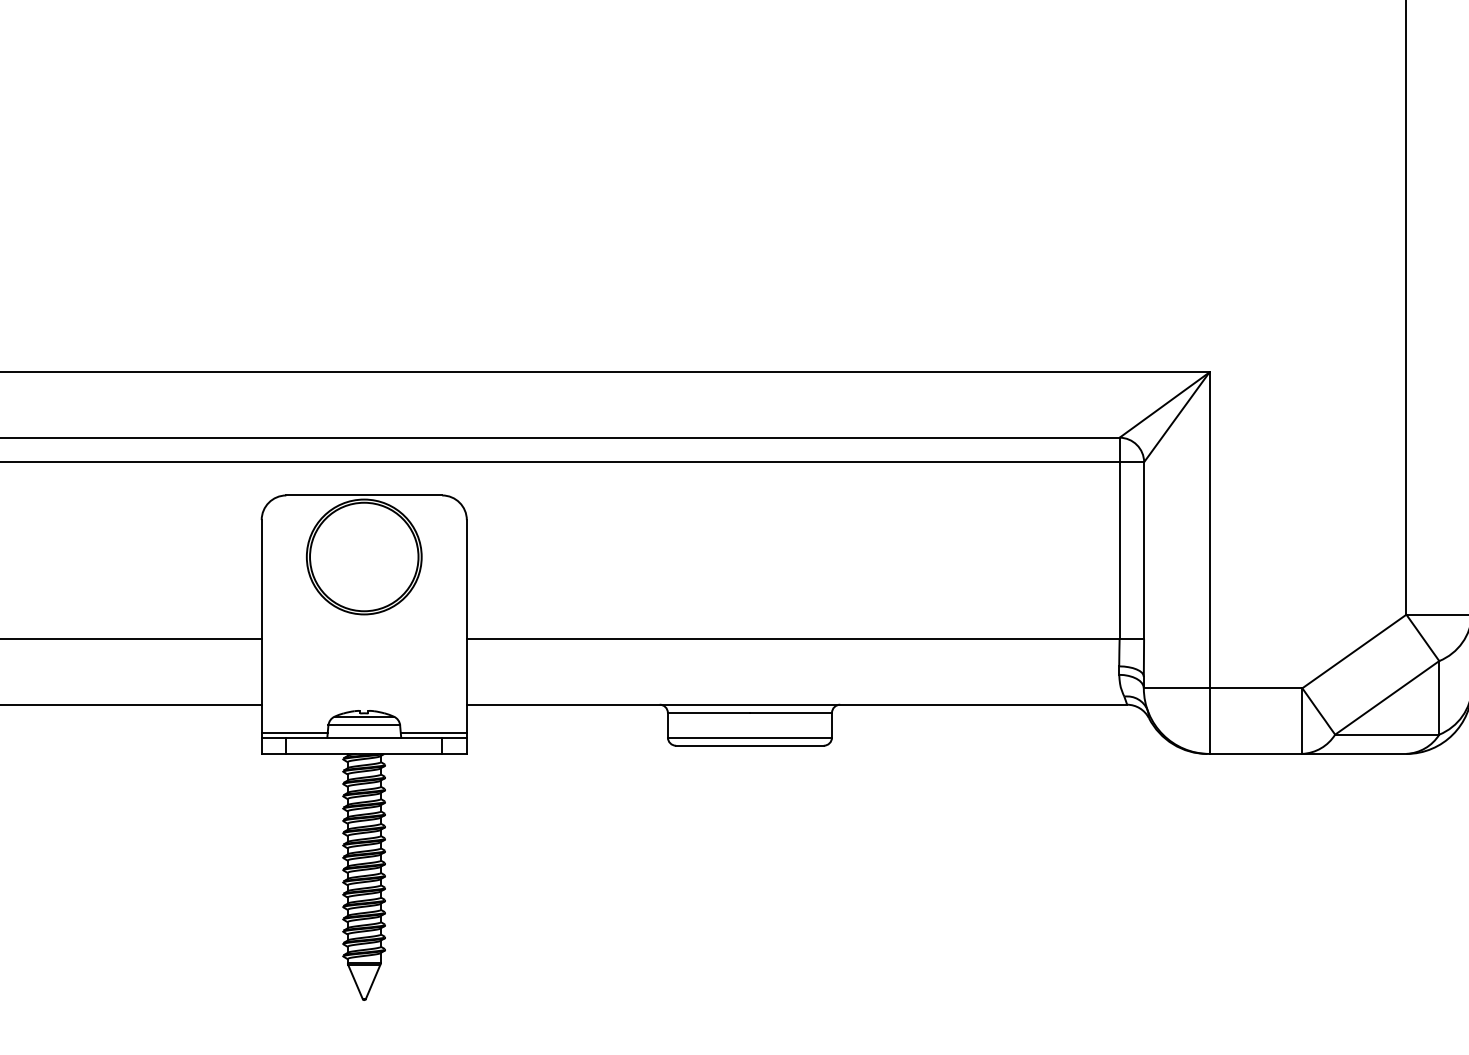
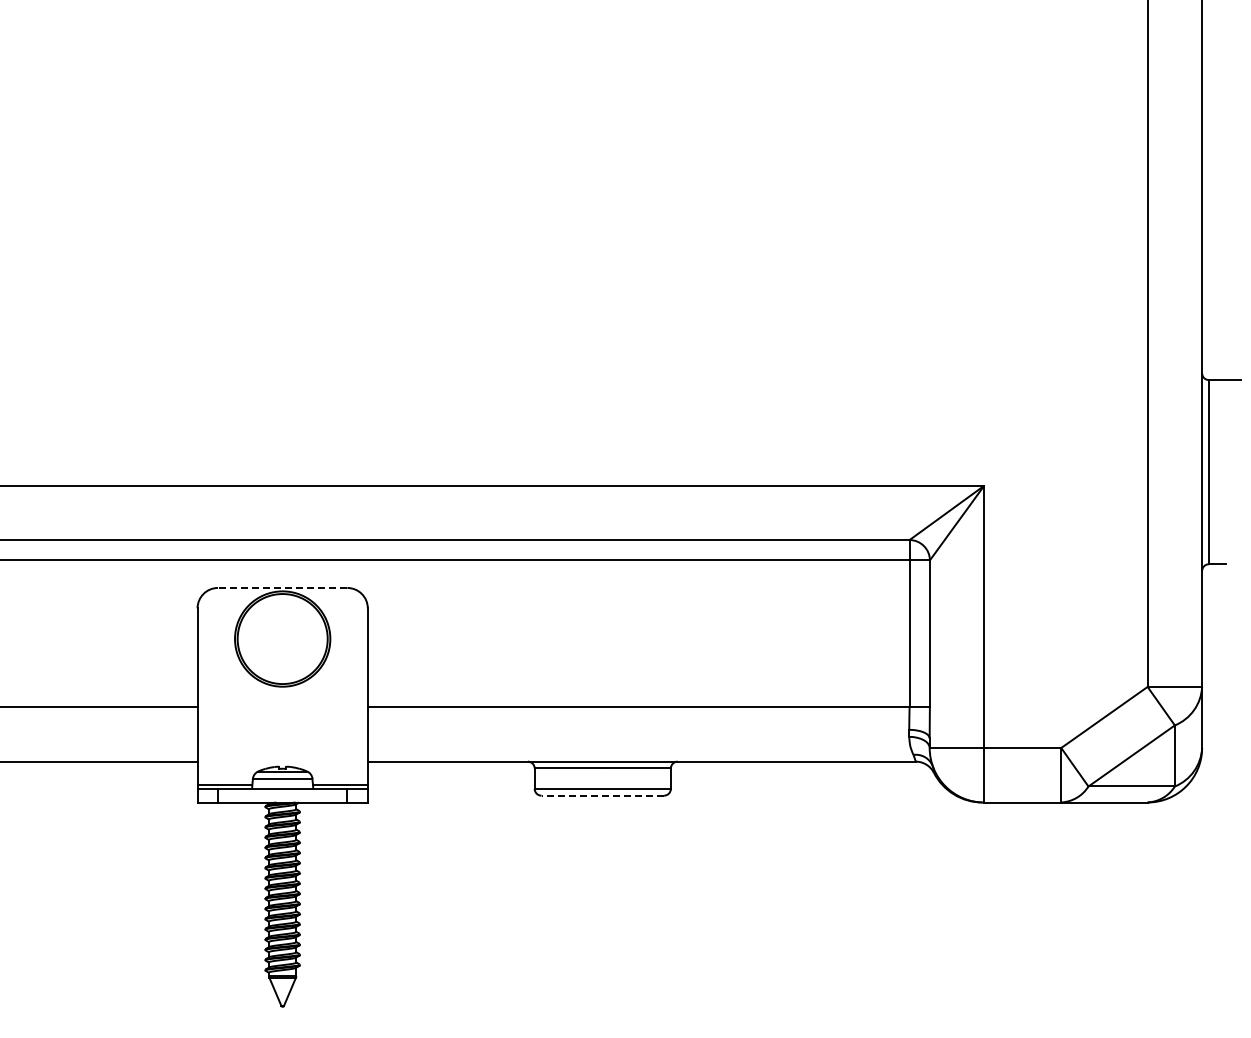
line: (364, 494) -> (282, 587), solid -> dashed
line: (749, 745) -> (602, 795), solid -> dashed

